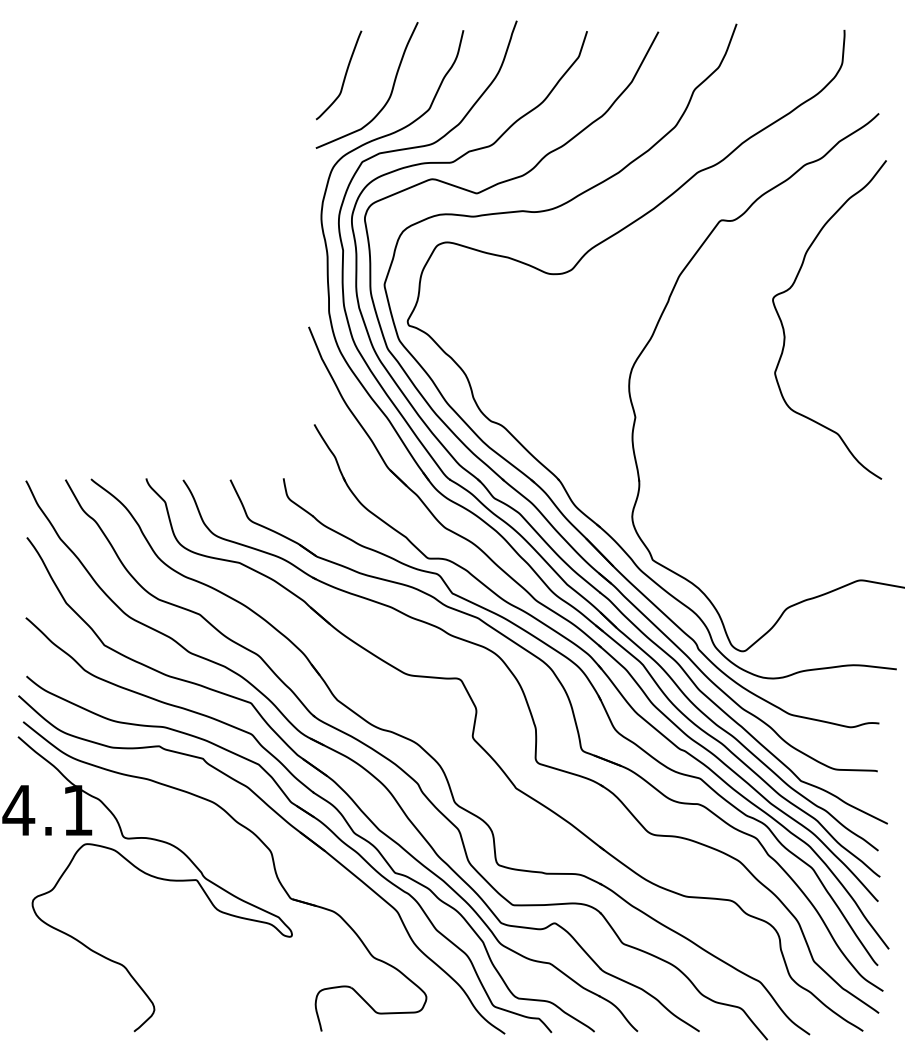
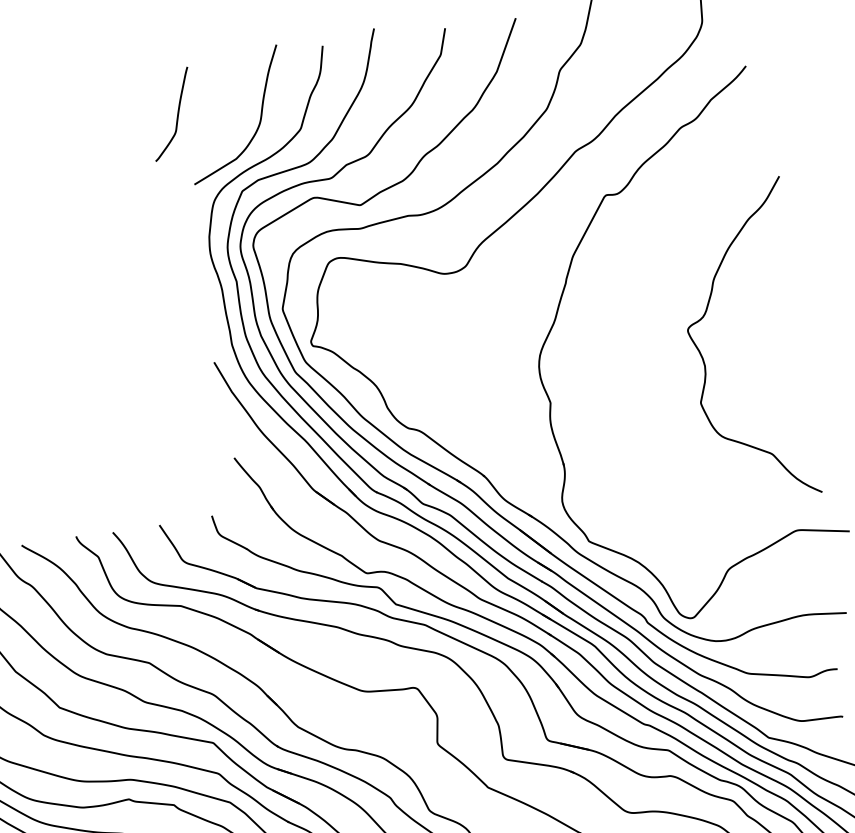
curve: (344, 75) -> (177, 113), moved
curve: (784, 328) -> (703, 357), moved

